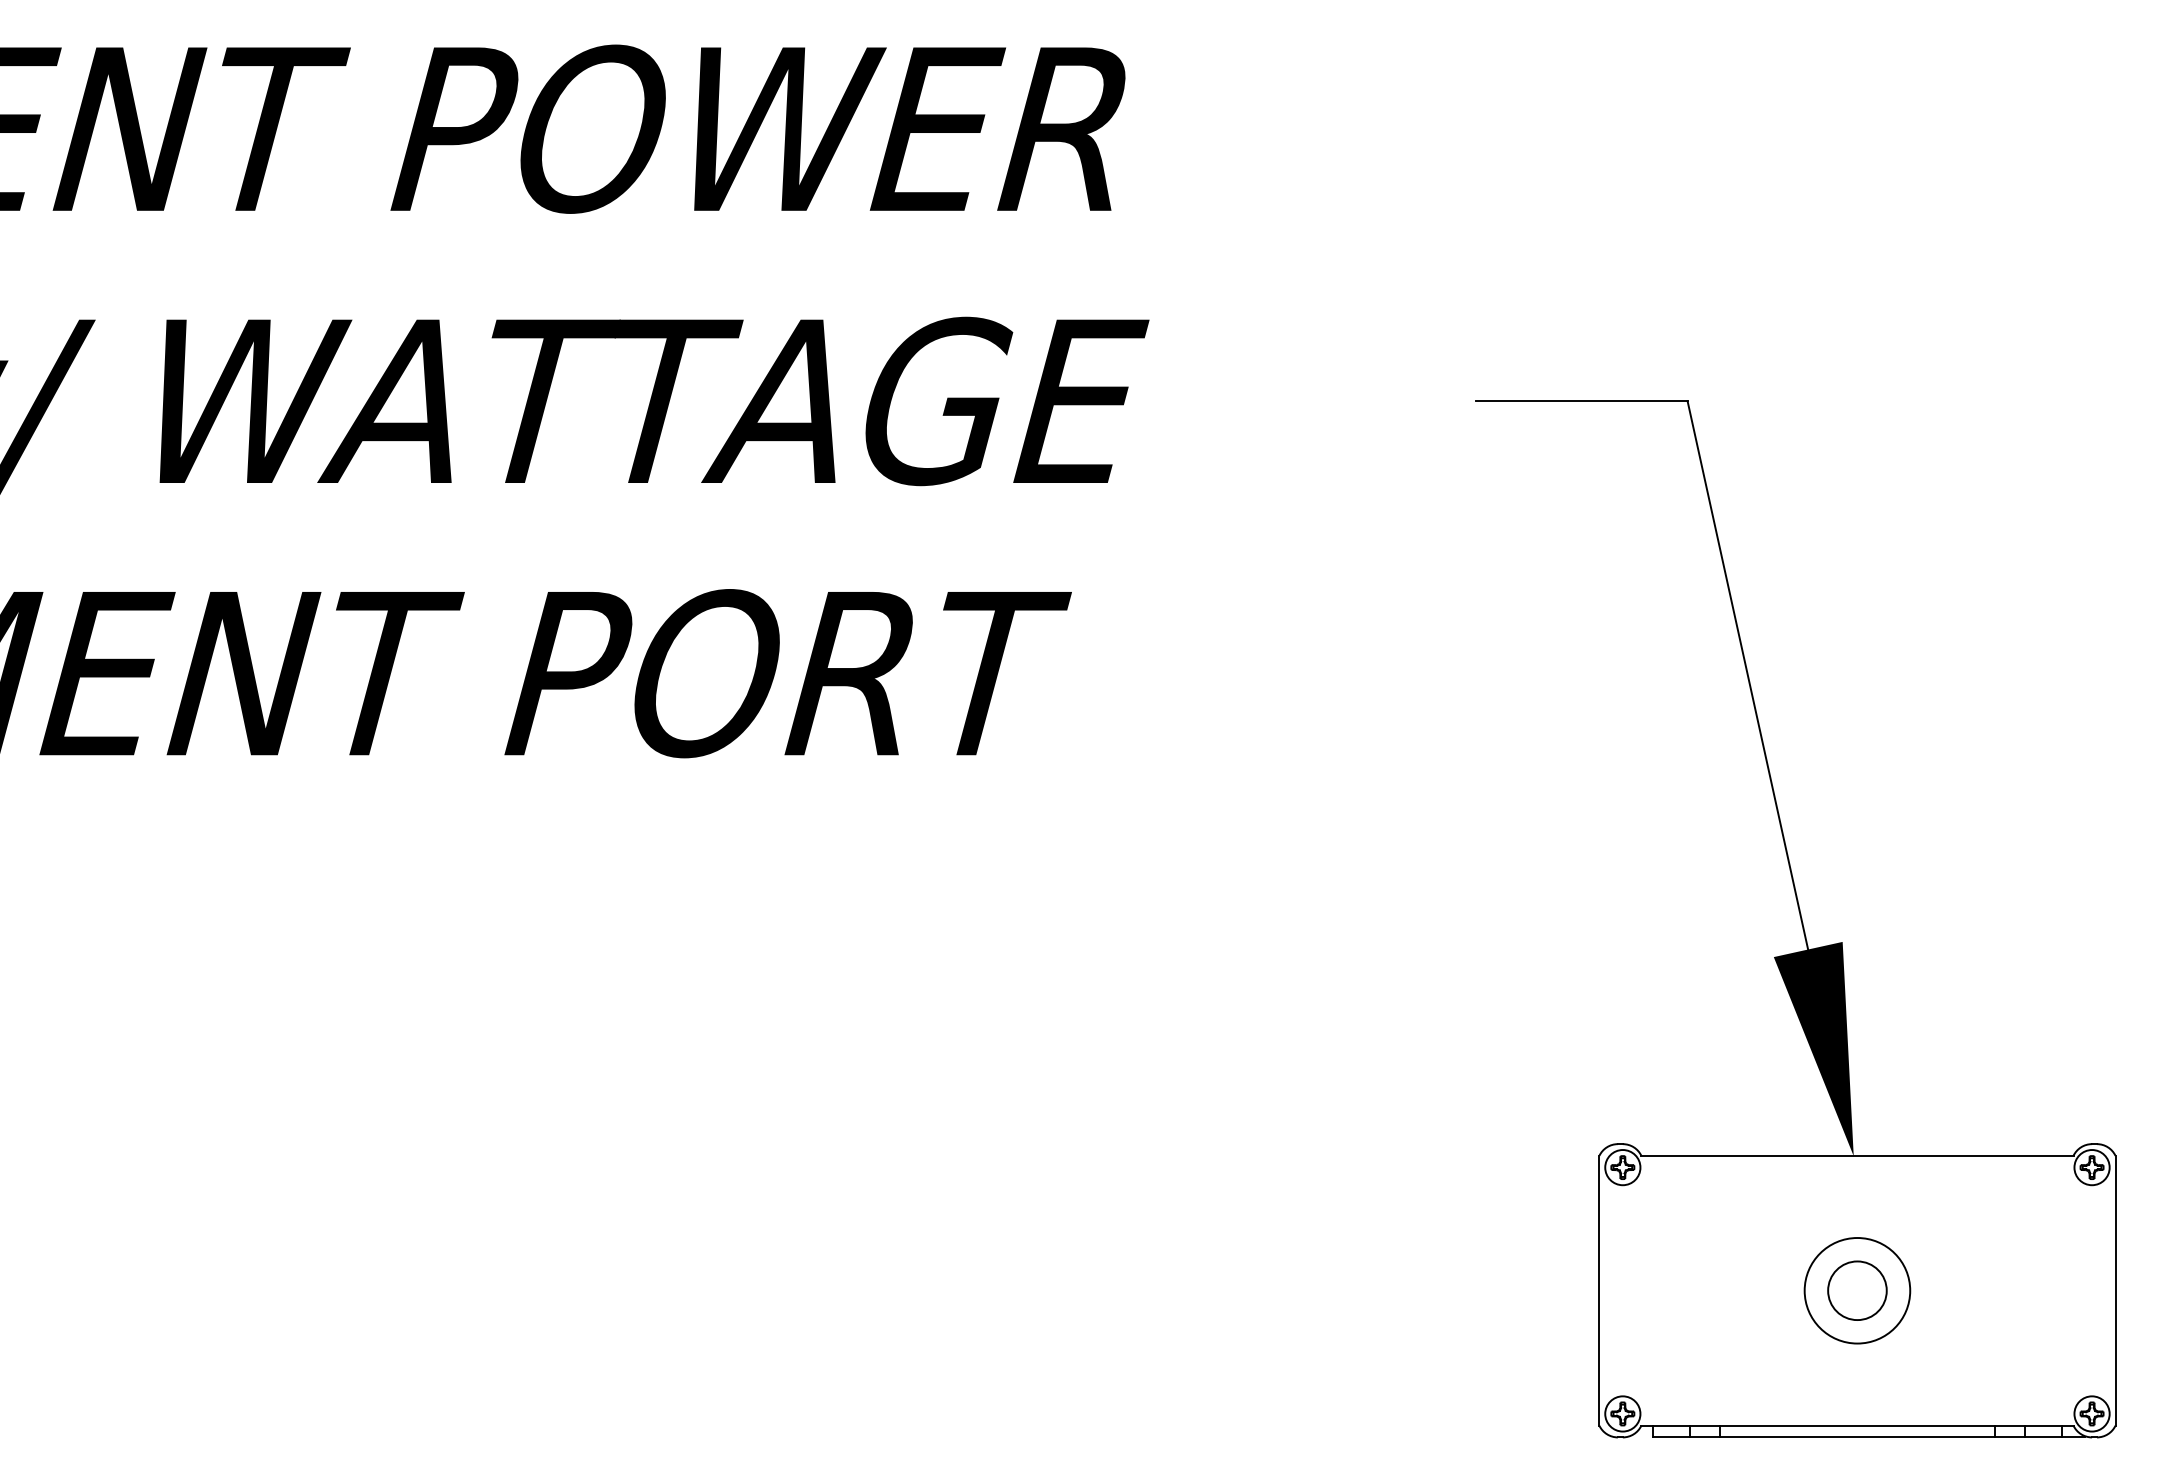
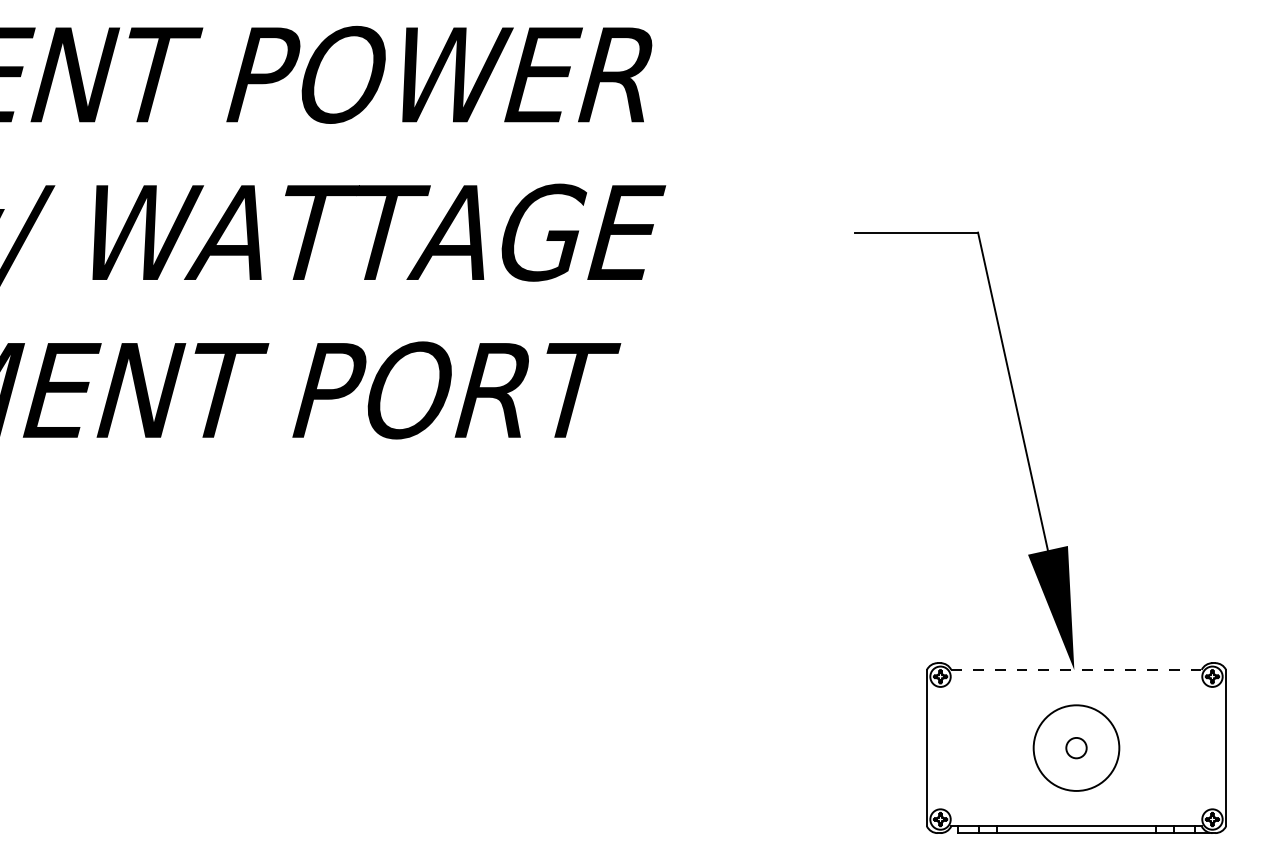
line: (1859, 1155) -> (1077, 669), solid -> dashed
circle: (1857, 1289) -> (1076, 747), size x1.4
circle: (1857, 1291) -> (1076, 748), size x0.6

